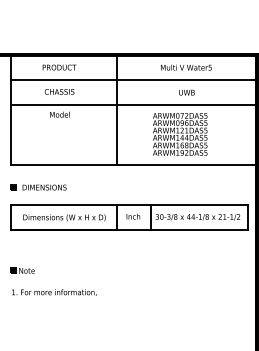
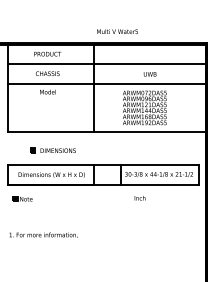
text: (186, 67) -> (117, 31), moved
part: (38, 187) -> (53, 150), moved
text: (133, 216) -> (140, 198), moved
part: (22, 270) -> (22, 198), moved

